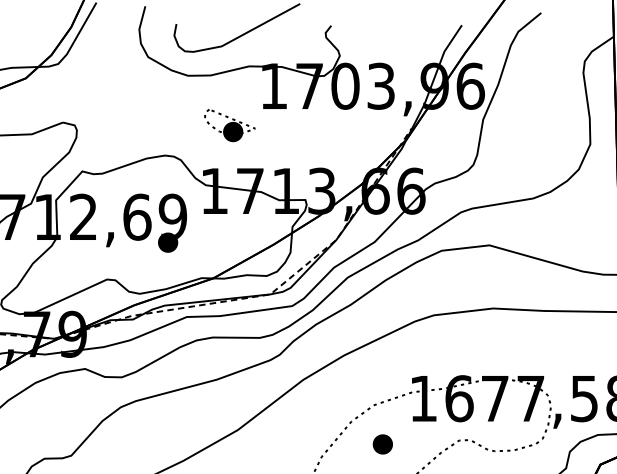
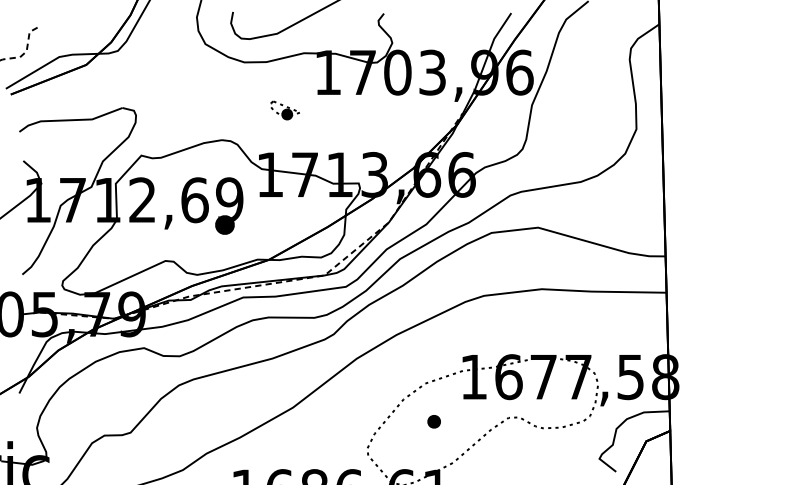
part: (230, 125) -> (285, 110), size x0.6
part: (382, 444) -> (433, 421), size x0.7

